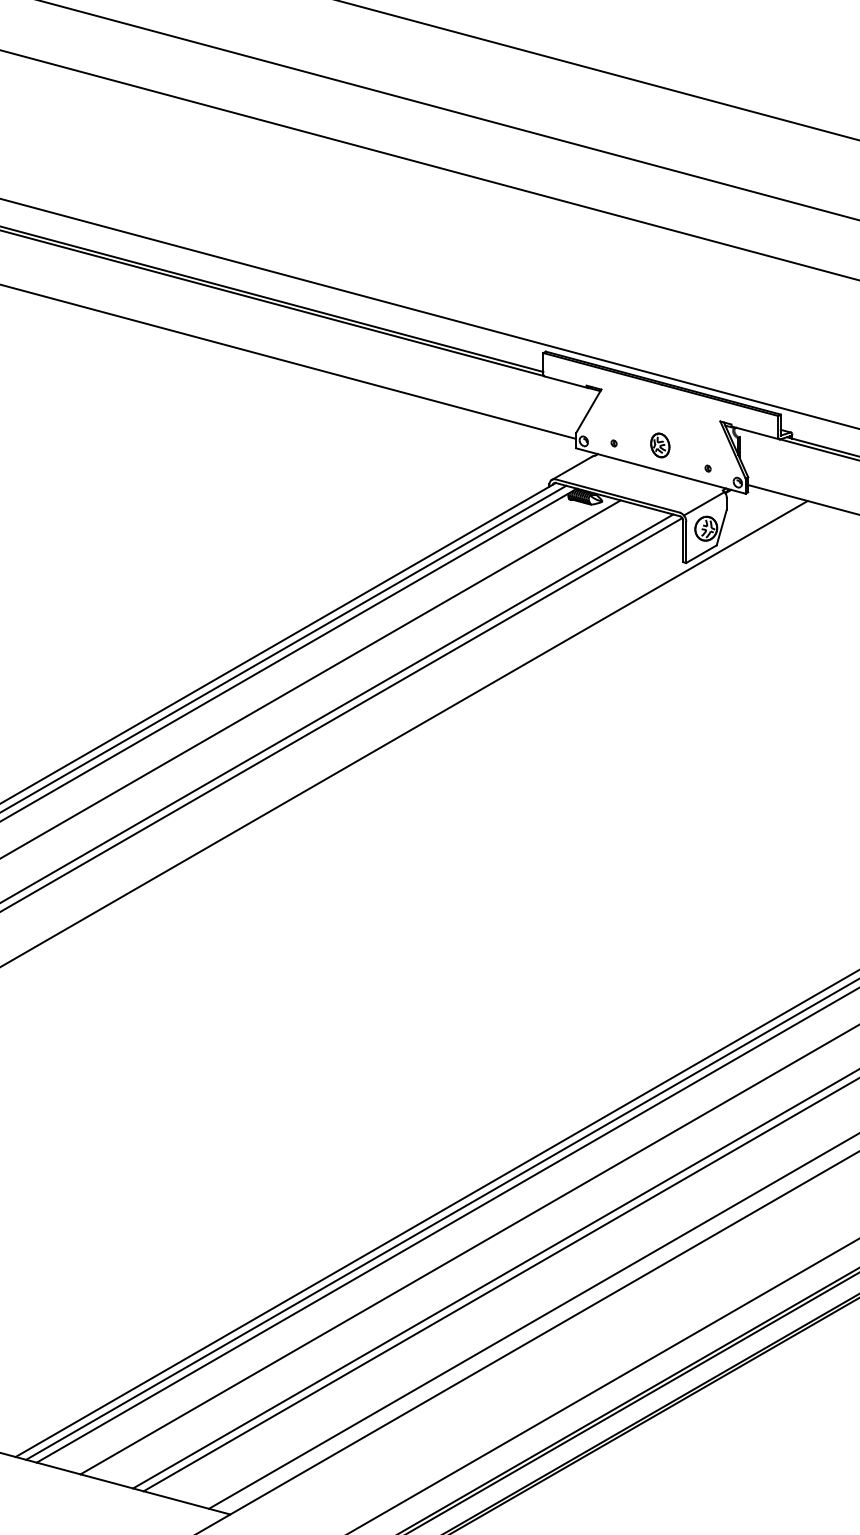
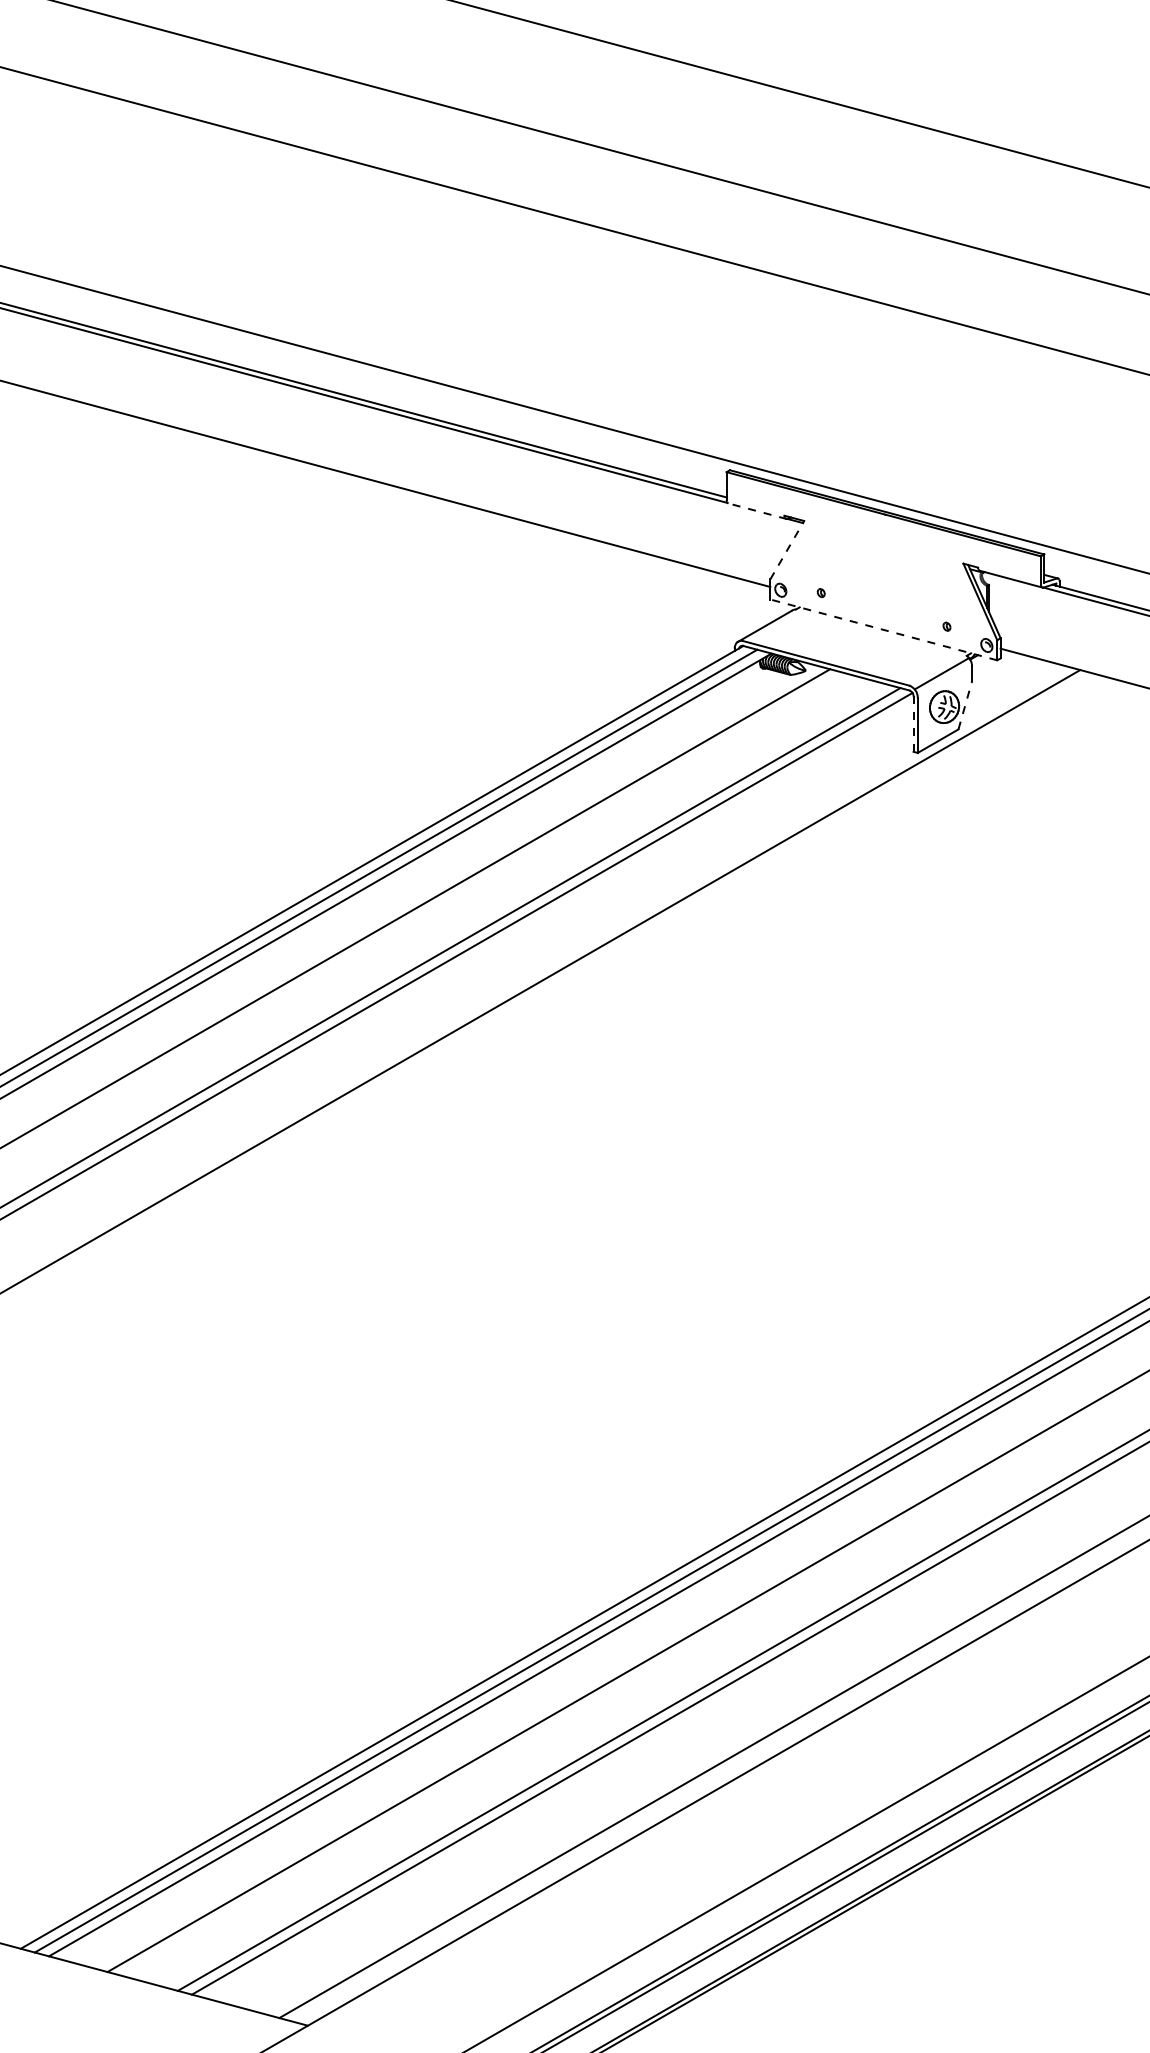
line: (566, 382) -> (757, 511), solid -> dashed
line: (588, 411) -> (787, 550), solid -> dashed
part: (659, 445) -> (882, 595), removed
line: (660, 470) -> (883, 629), solid -> dashed
line: (721, 527) -> (965, 705), solid -> dashed
line: (683, 541) -> (913, 724), solid -> dashed

